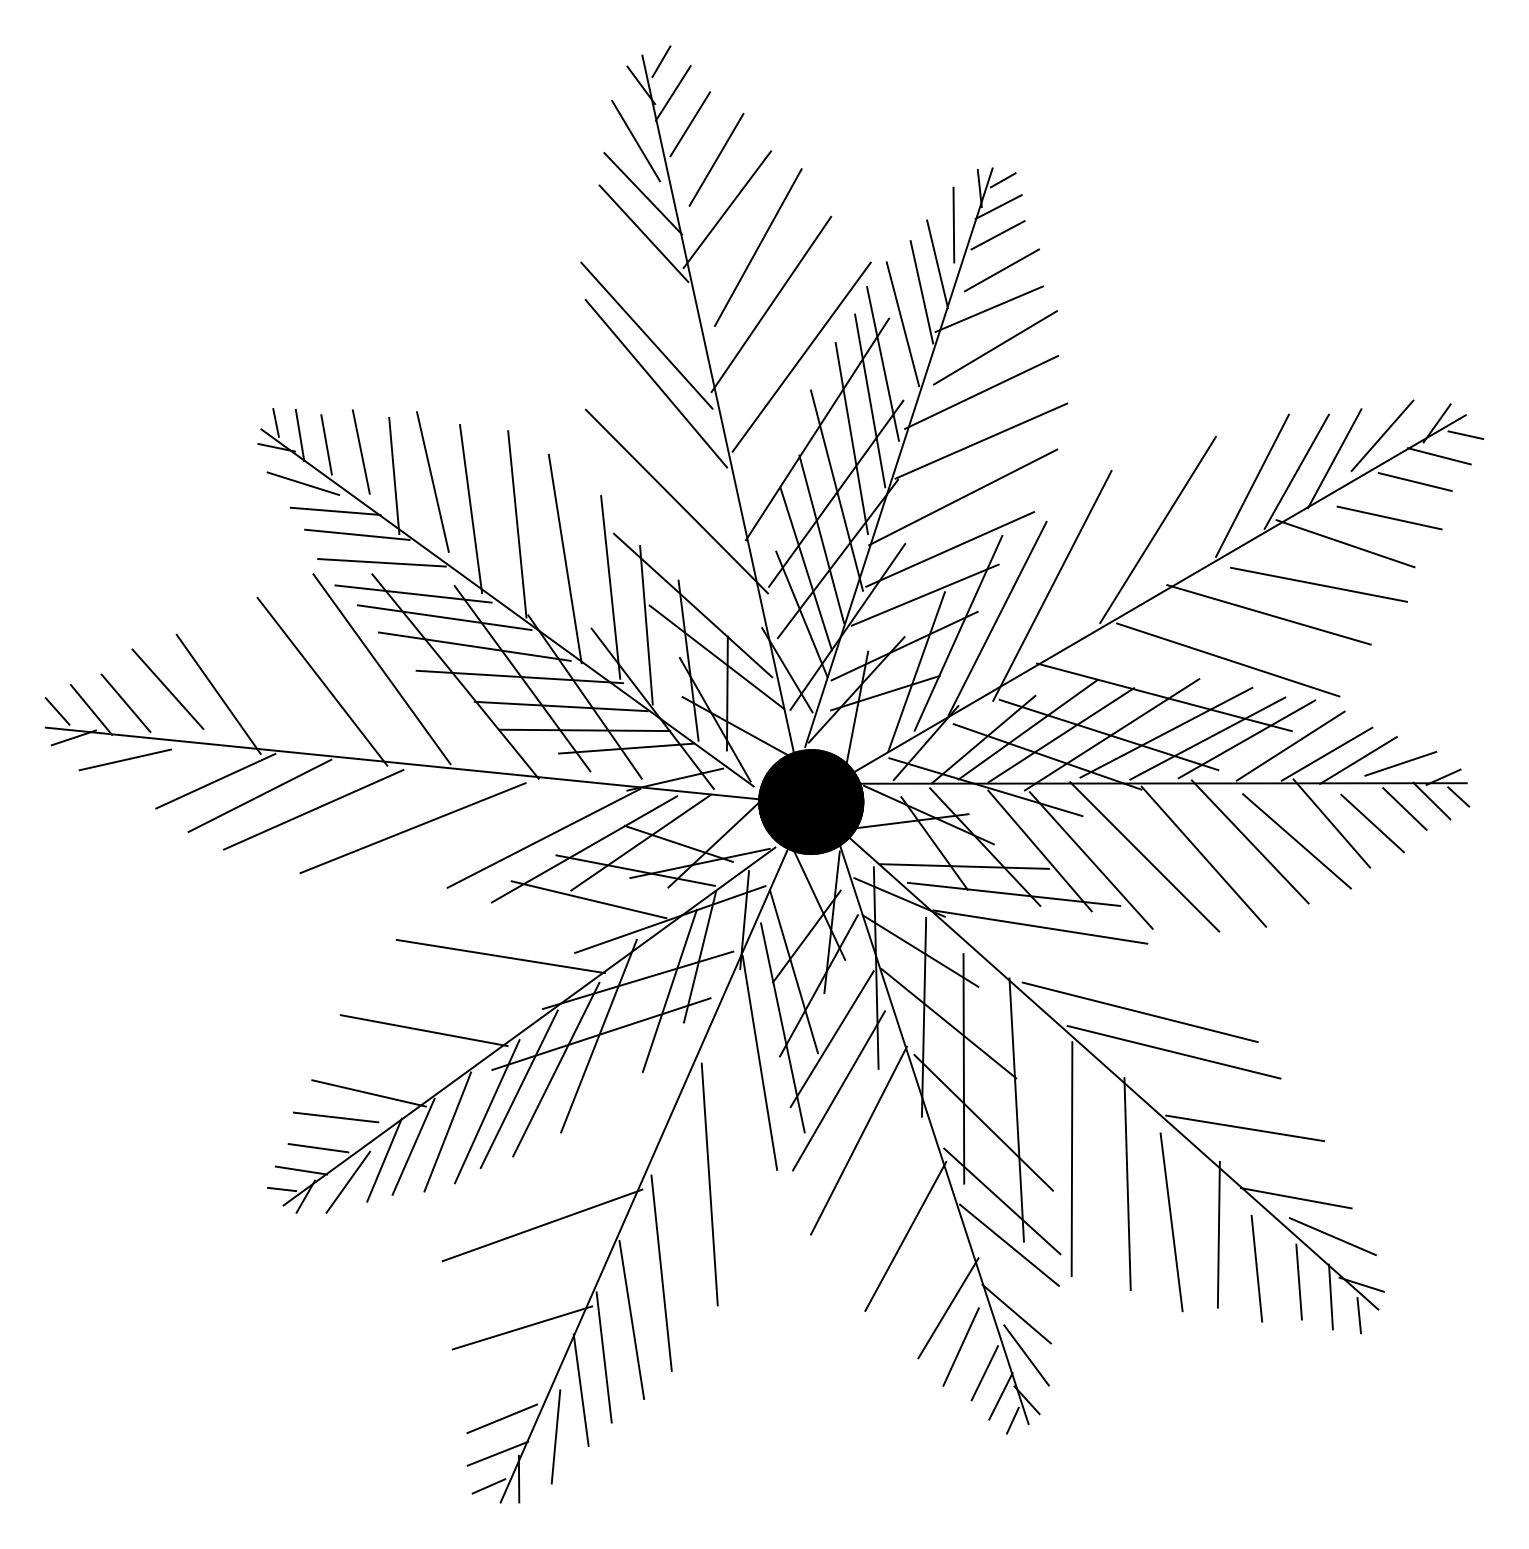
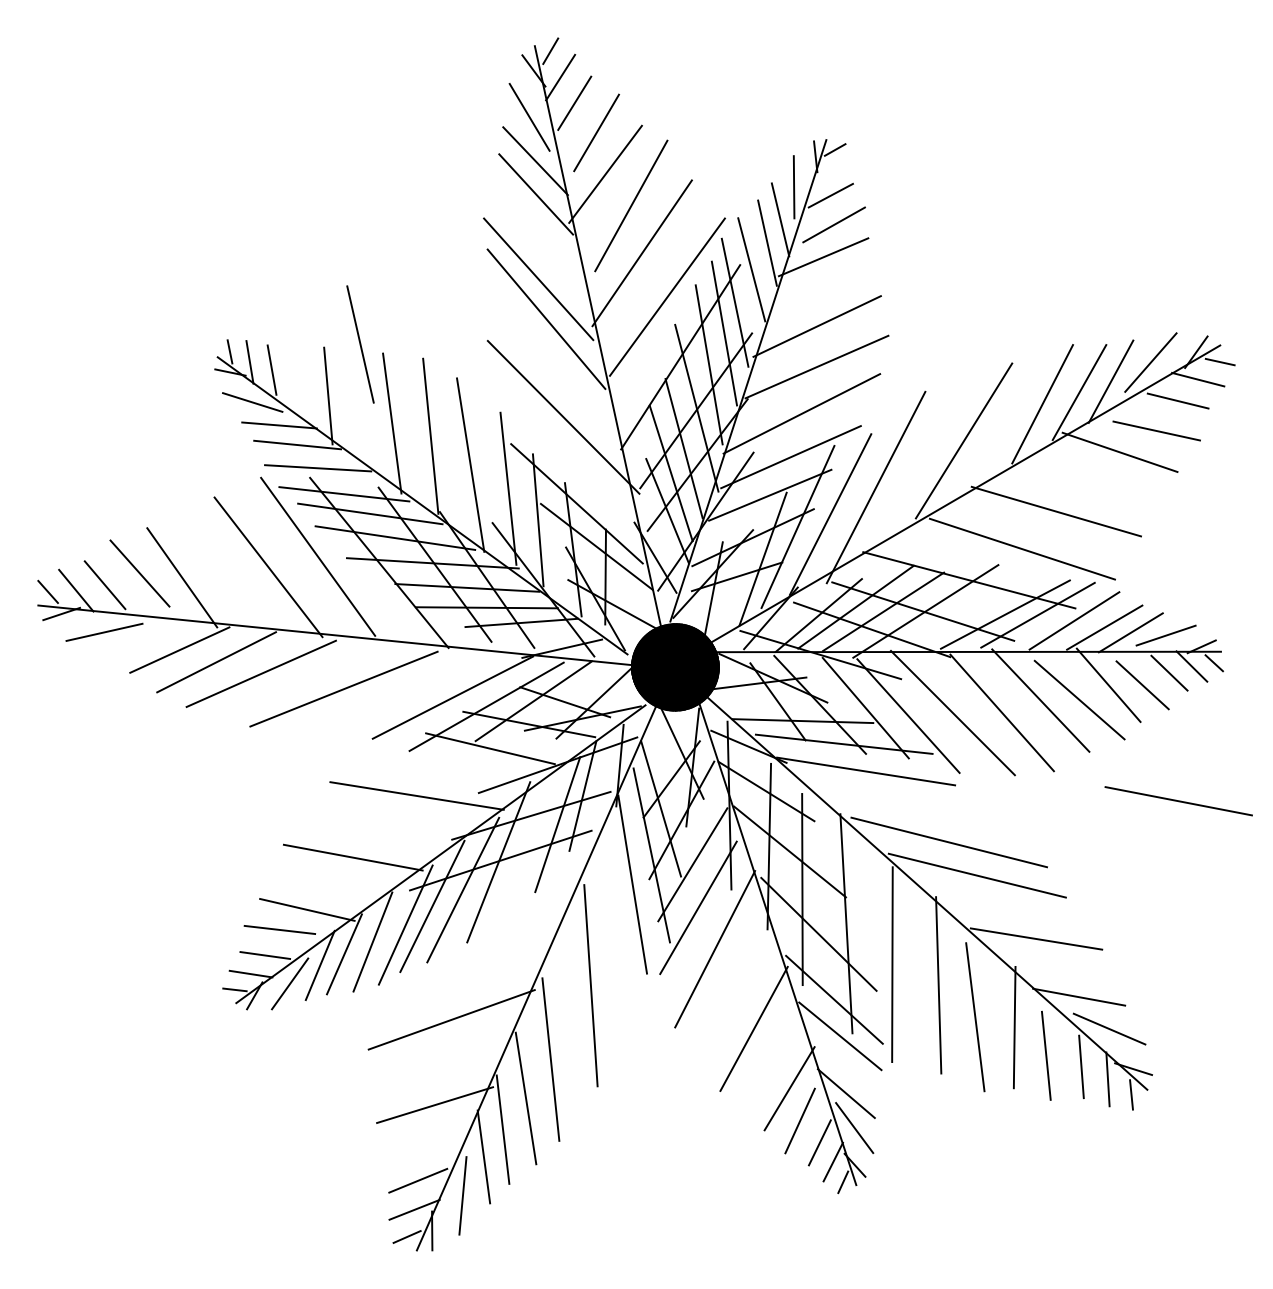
line: (998, 206) -> (831, 171), removed
line: (994, 347) -> (827, 289), removed
line: (361, 451) -> (301, 375), removed
line: (432, 481) -> (360, 344), moved
line: (1318, 584) -> (1178, 800), moved
line: (1166, 732) -> (971, 609), removed

